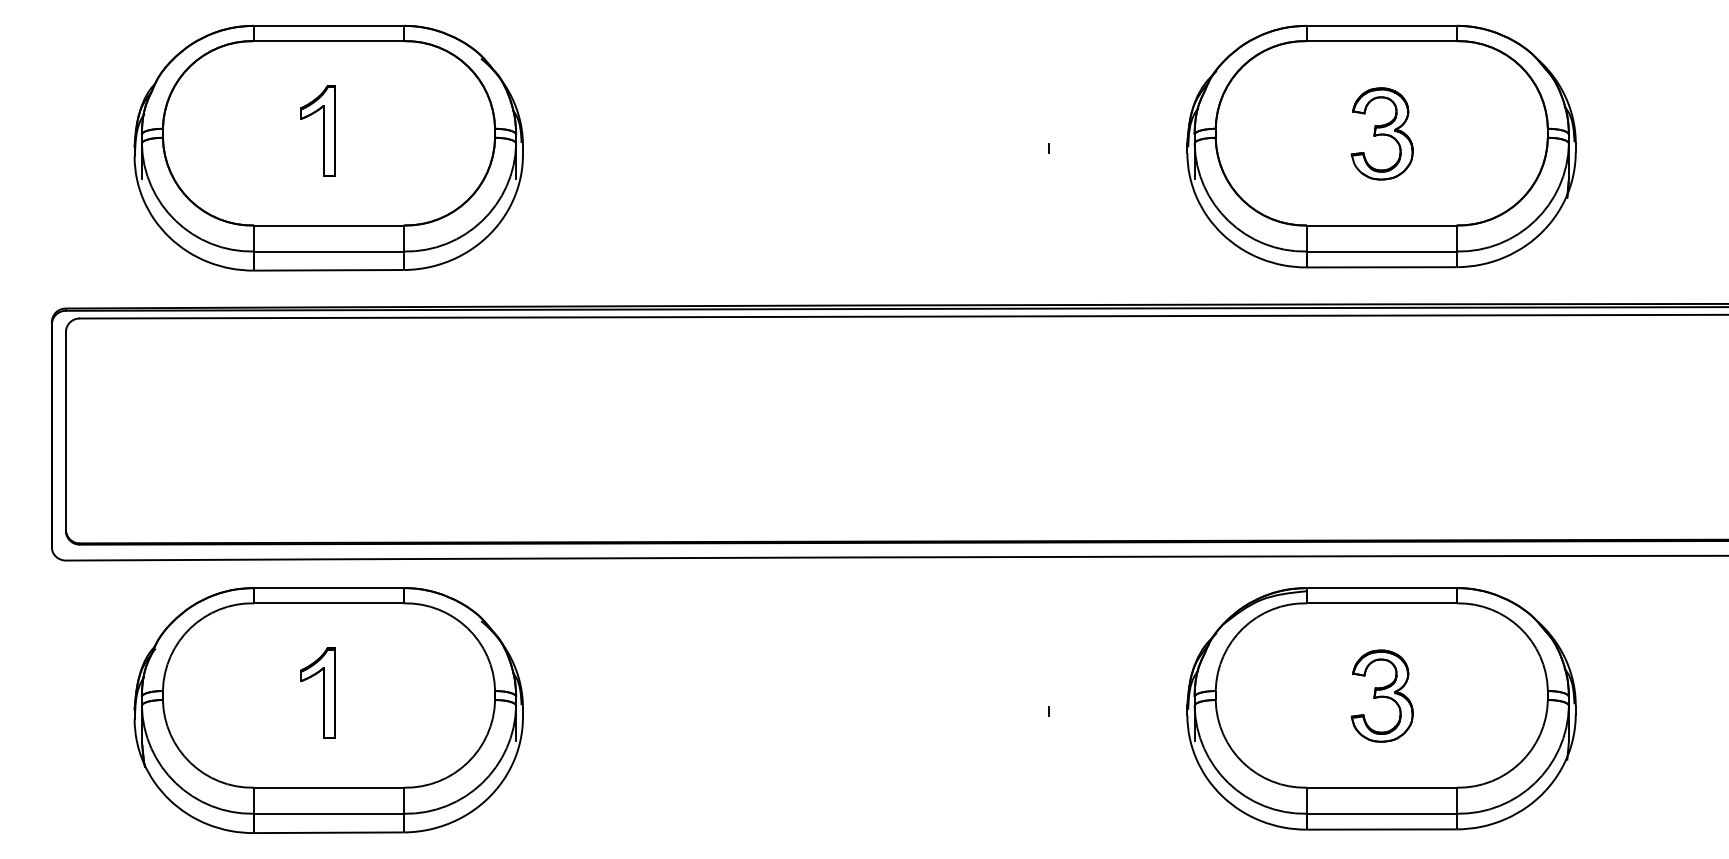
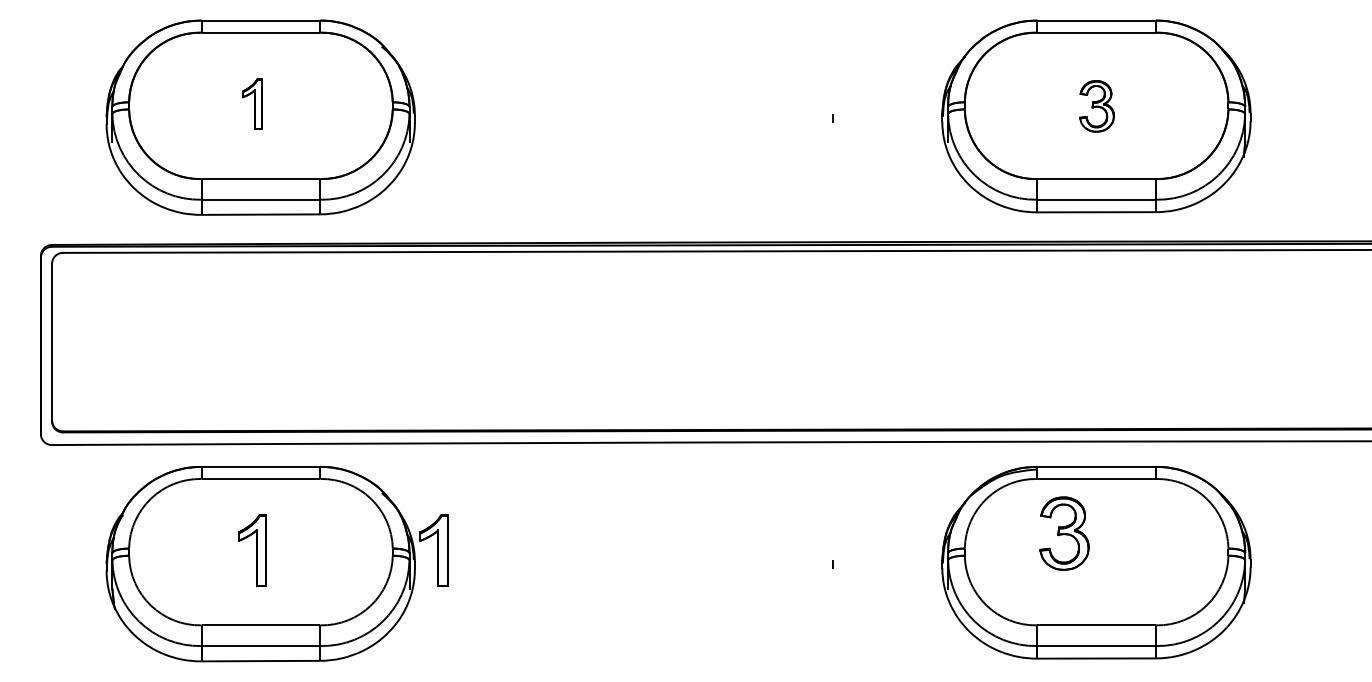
part: (317, 130) -> (251, 103), size x0.7
part: (1381, 133) -> (1096, 106), size x0.7
part: (546, 692) -> (433, 549), added
part: (1381, 695) -> (1063, 533), moved

